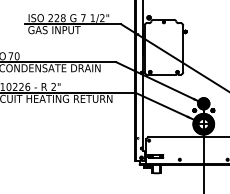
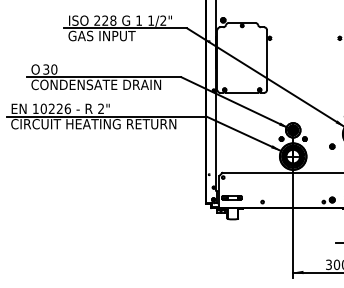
text: (82, 17) -> (138, 20), 7 -> 1
text: (11, 56) -> (46, 69), 70 -> 30

